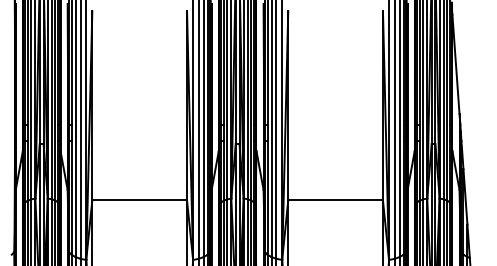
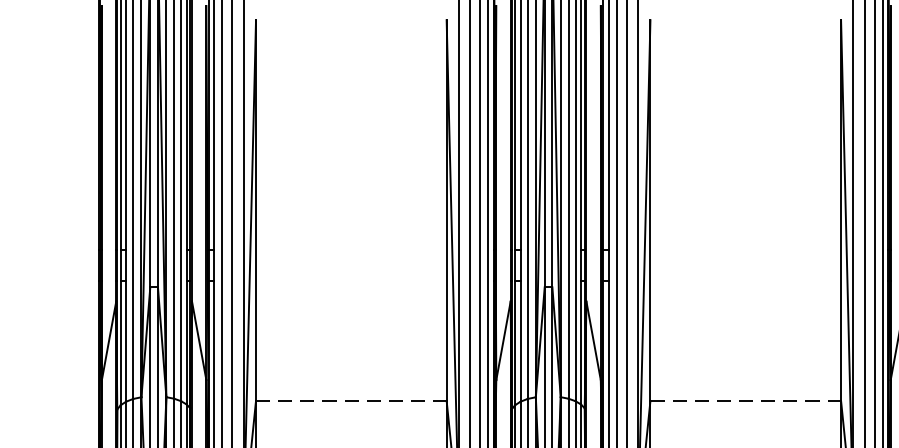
line: (140, 200) -> (352, 401), solid -> dashed
line: (336, 200) -> (747, 401), solid -> dashed

